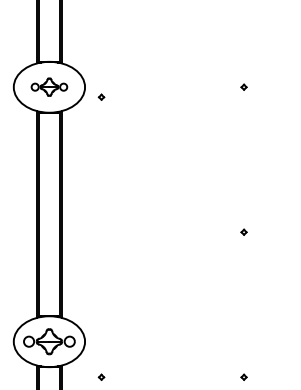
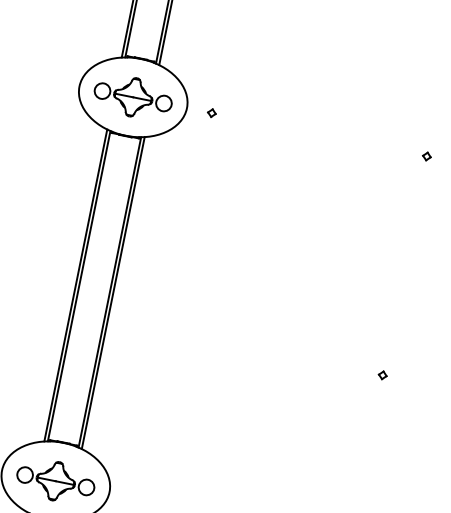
part: (49, 86) -> (133, 96), size x1.43
part: (101, 96) -> (212, 111), moved

